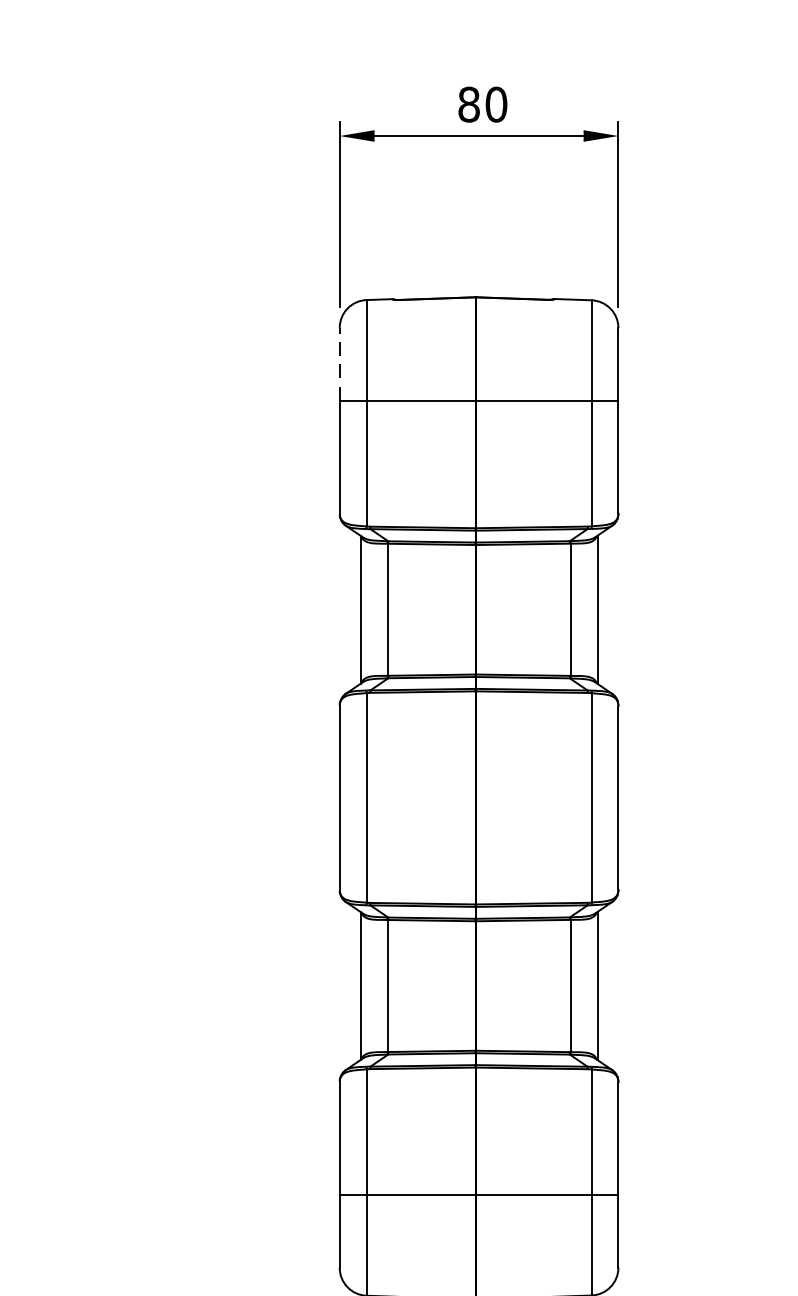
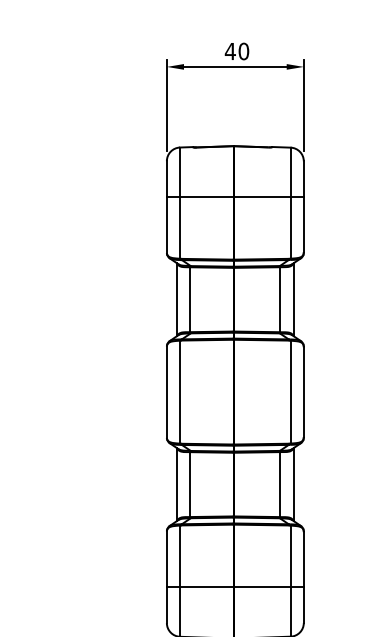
text: (467, 104) -> (229, 51), 80 -> 40
line: (338, 365) -> (166, 179), dashed -> solid

